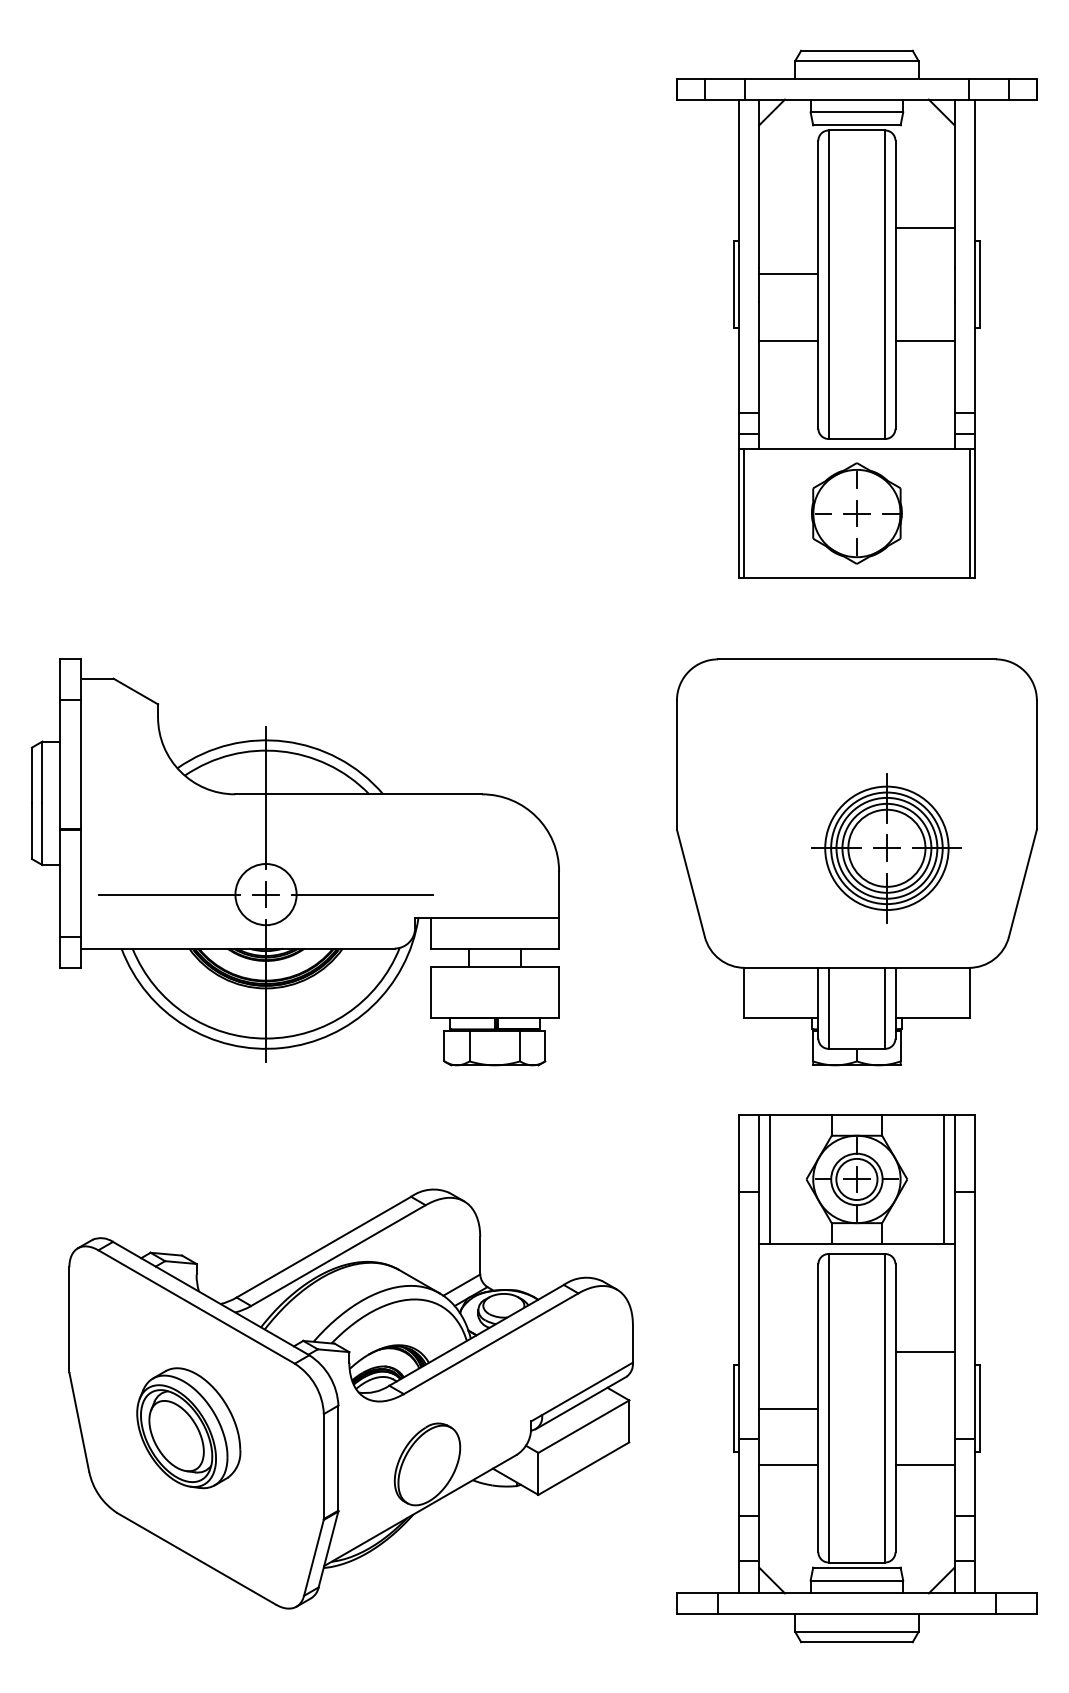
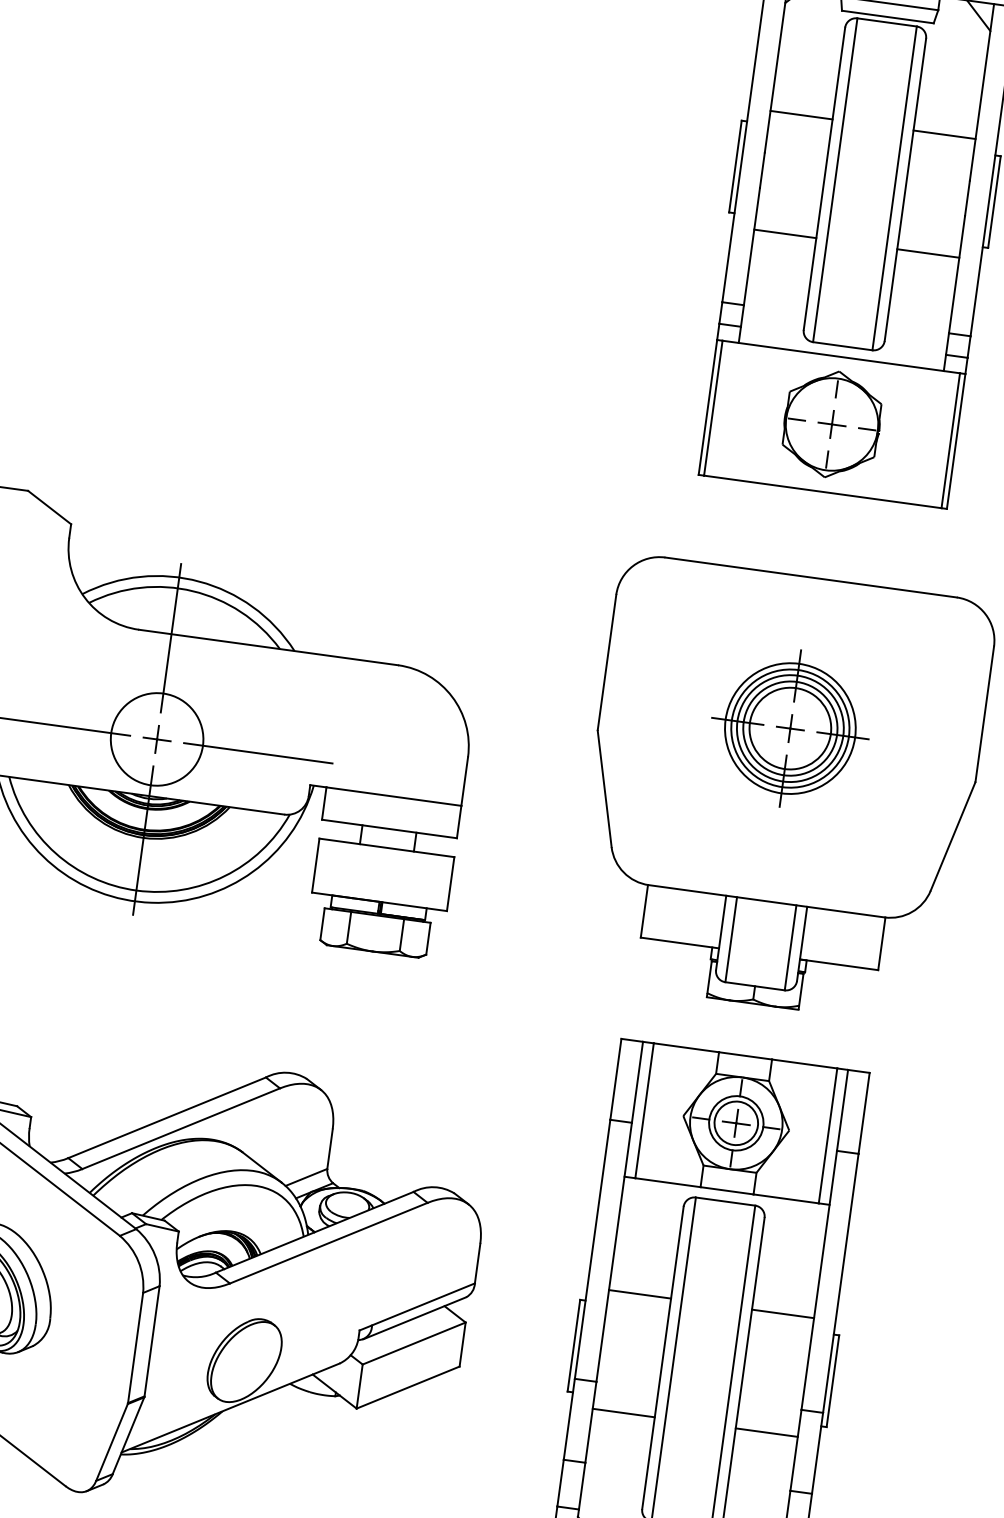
line: (788, 274) -> (801, 115), moved
part: (886, 848) -> (789, 728), moved
circle: (265, 894) -> (156, 739), size x1.43
line: (788, 1408) -> (639, 1294), moved

